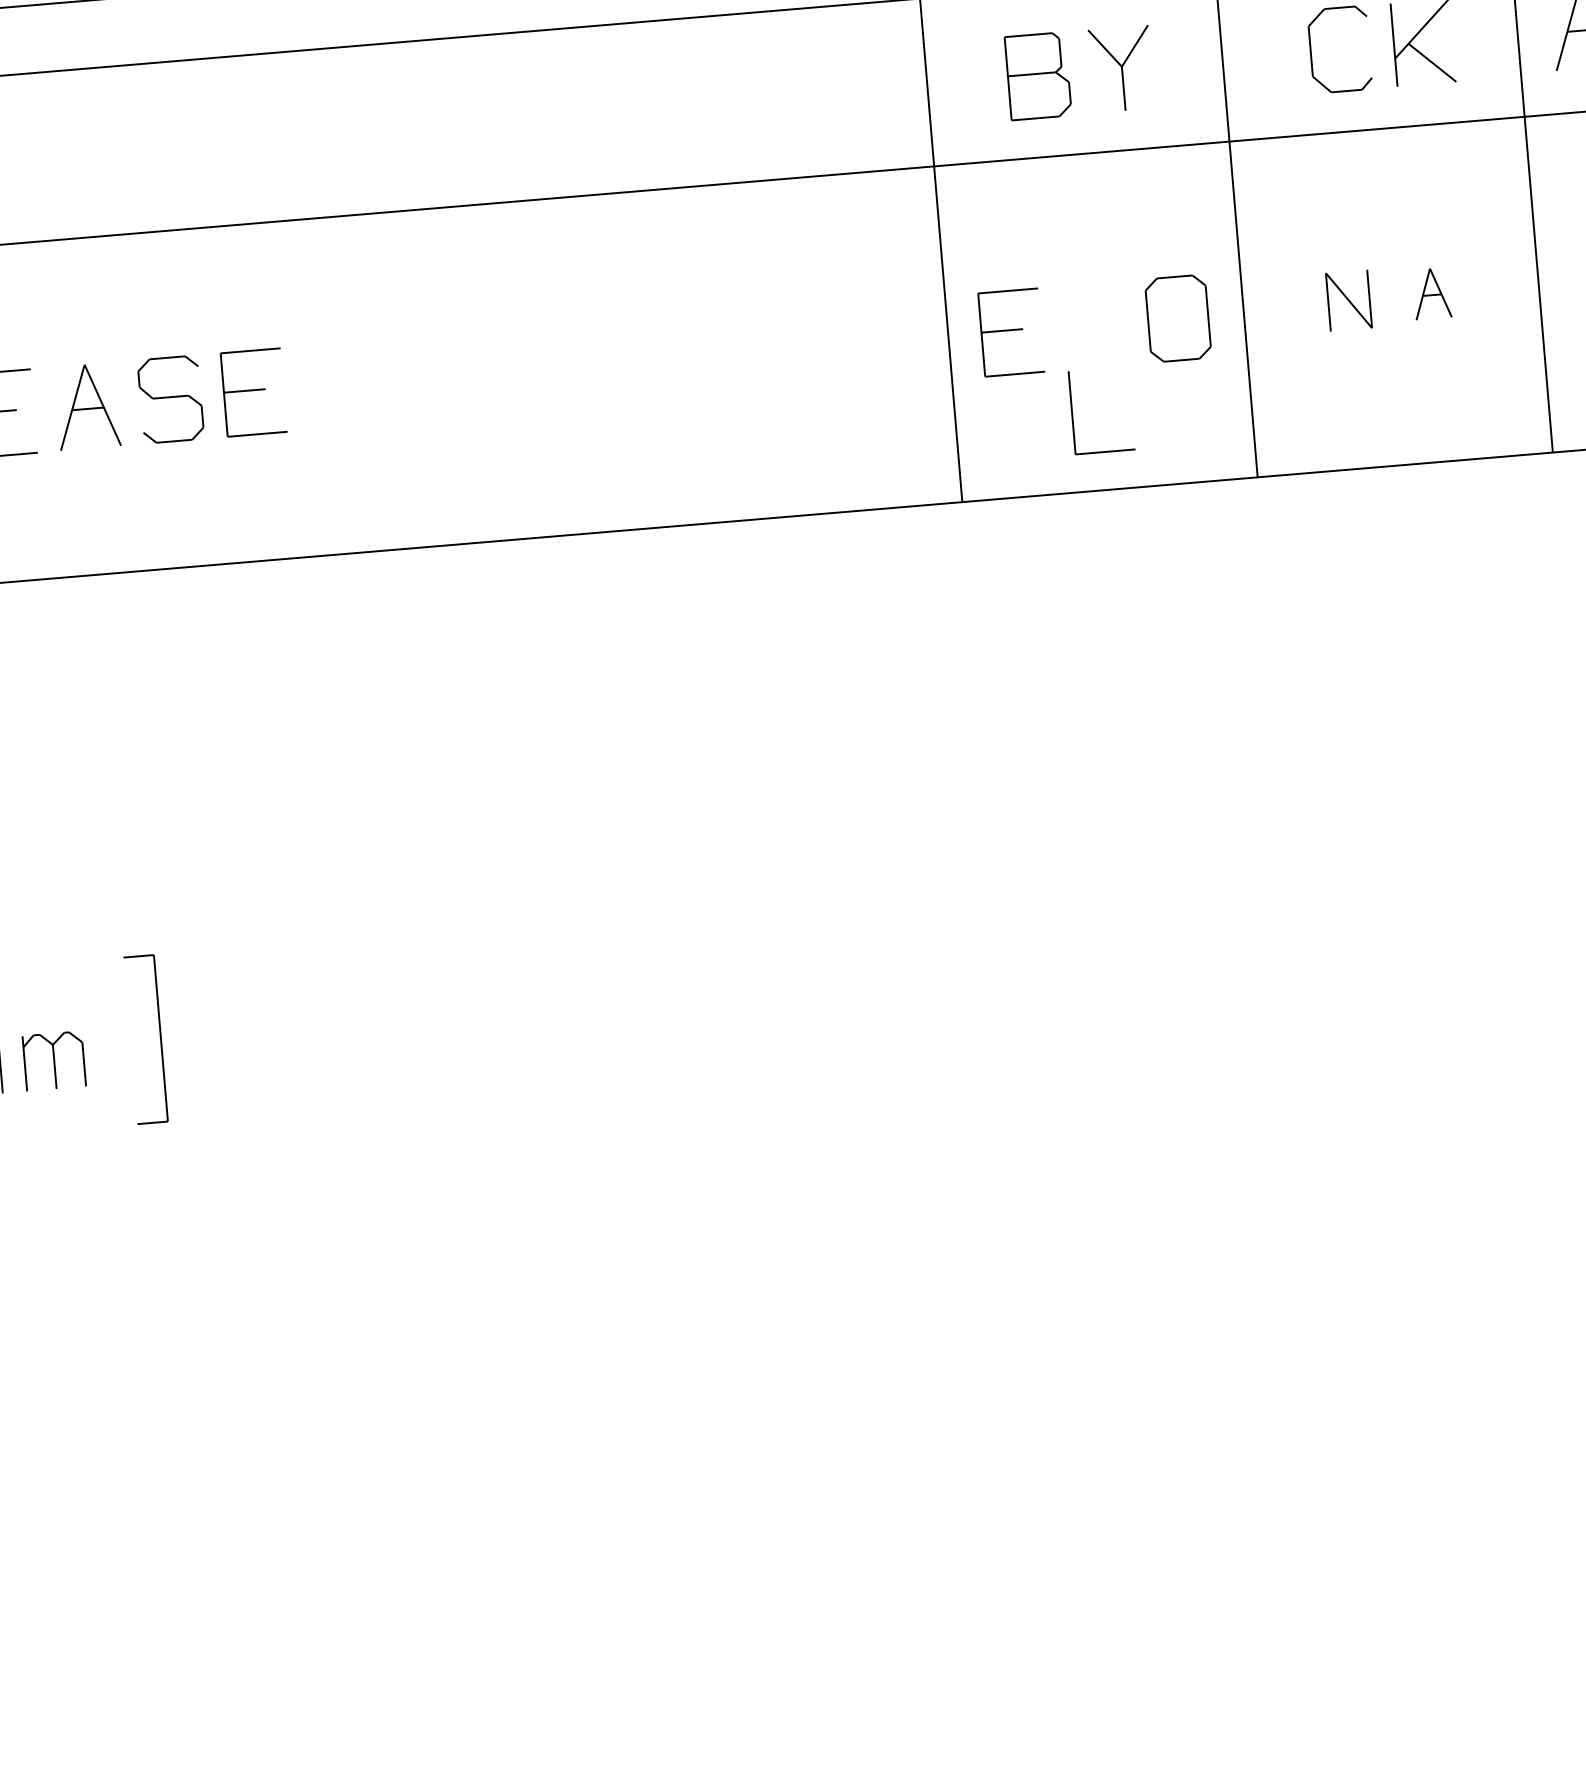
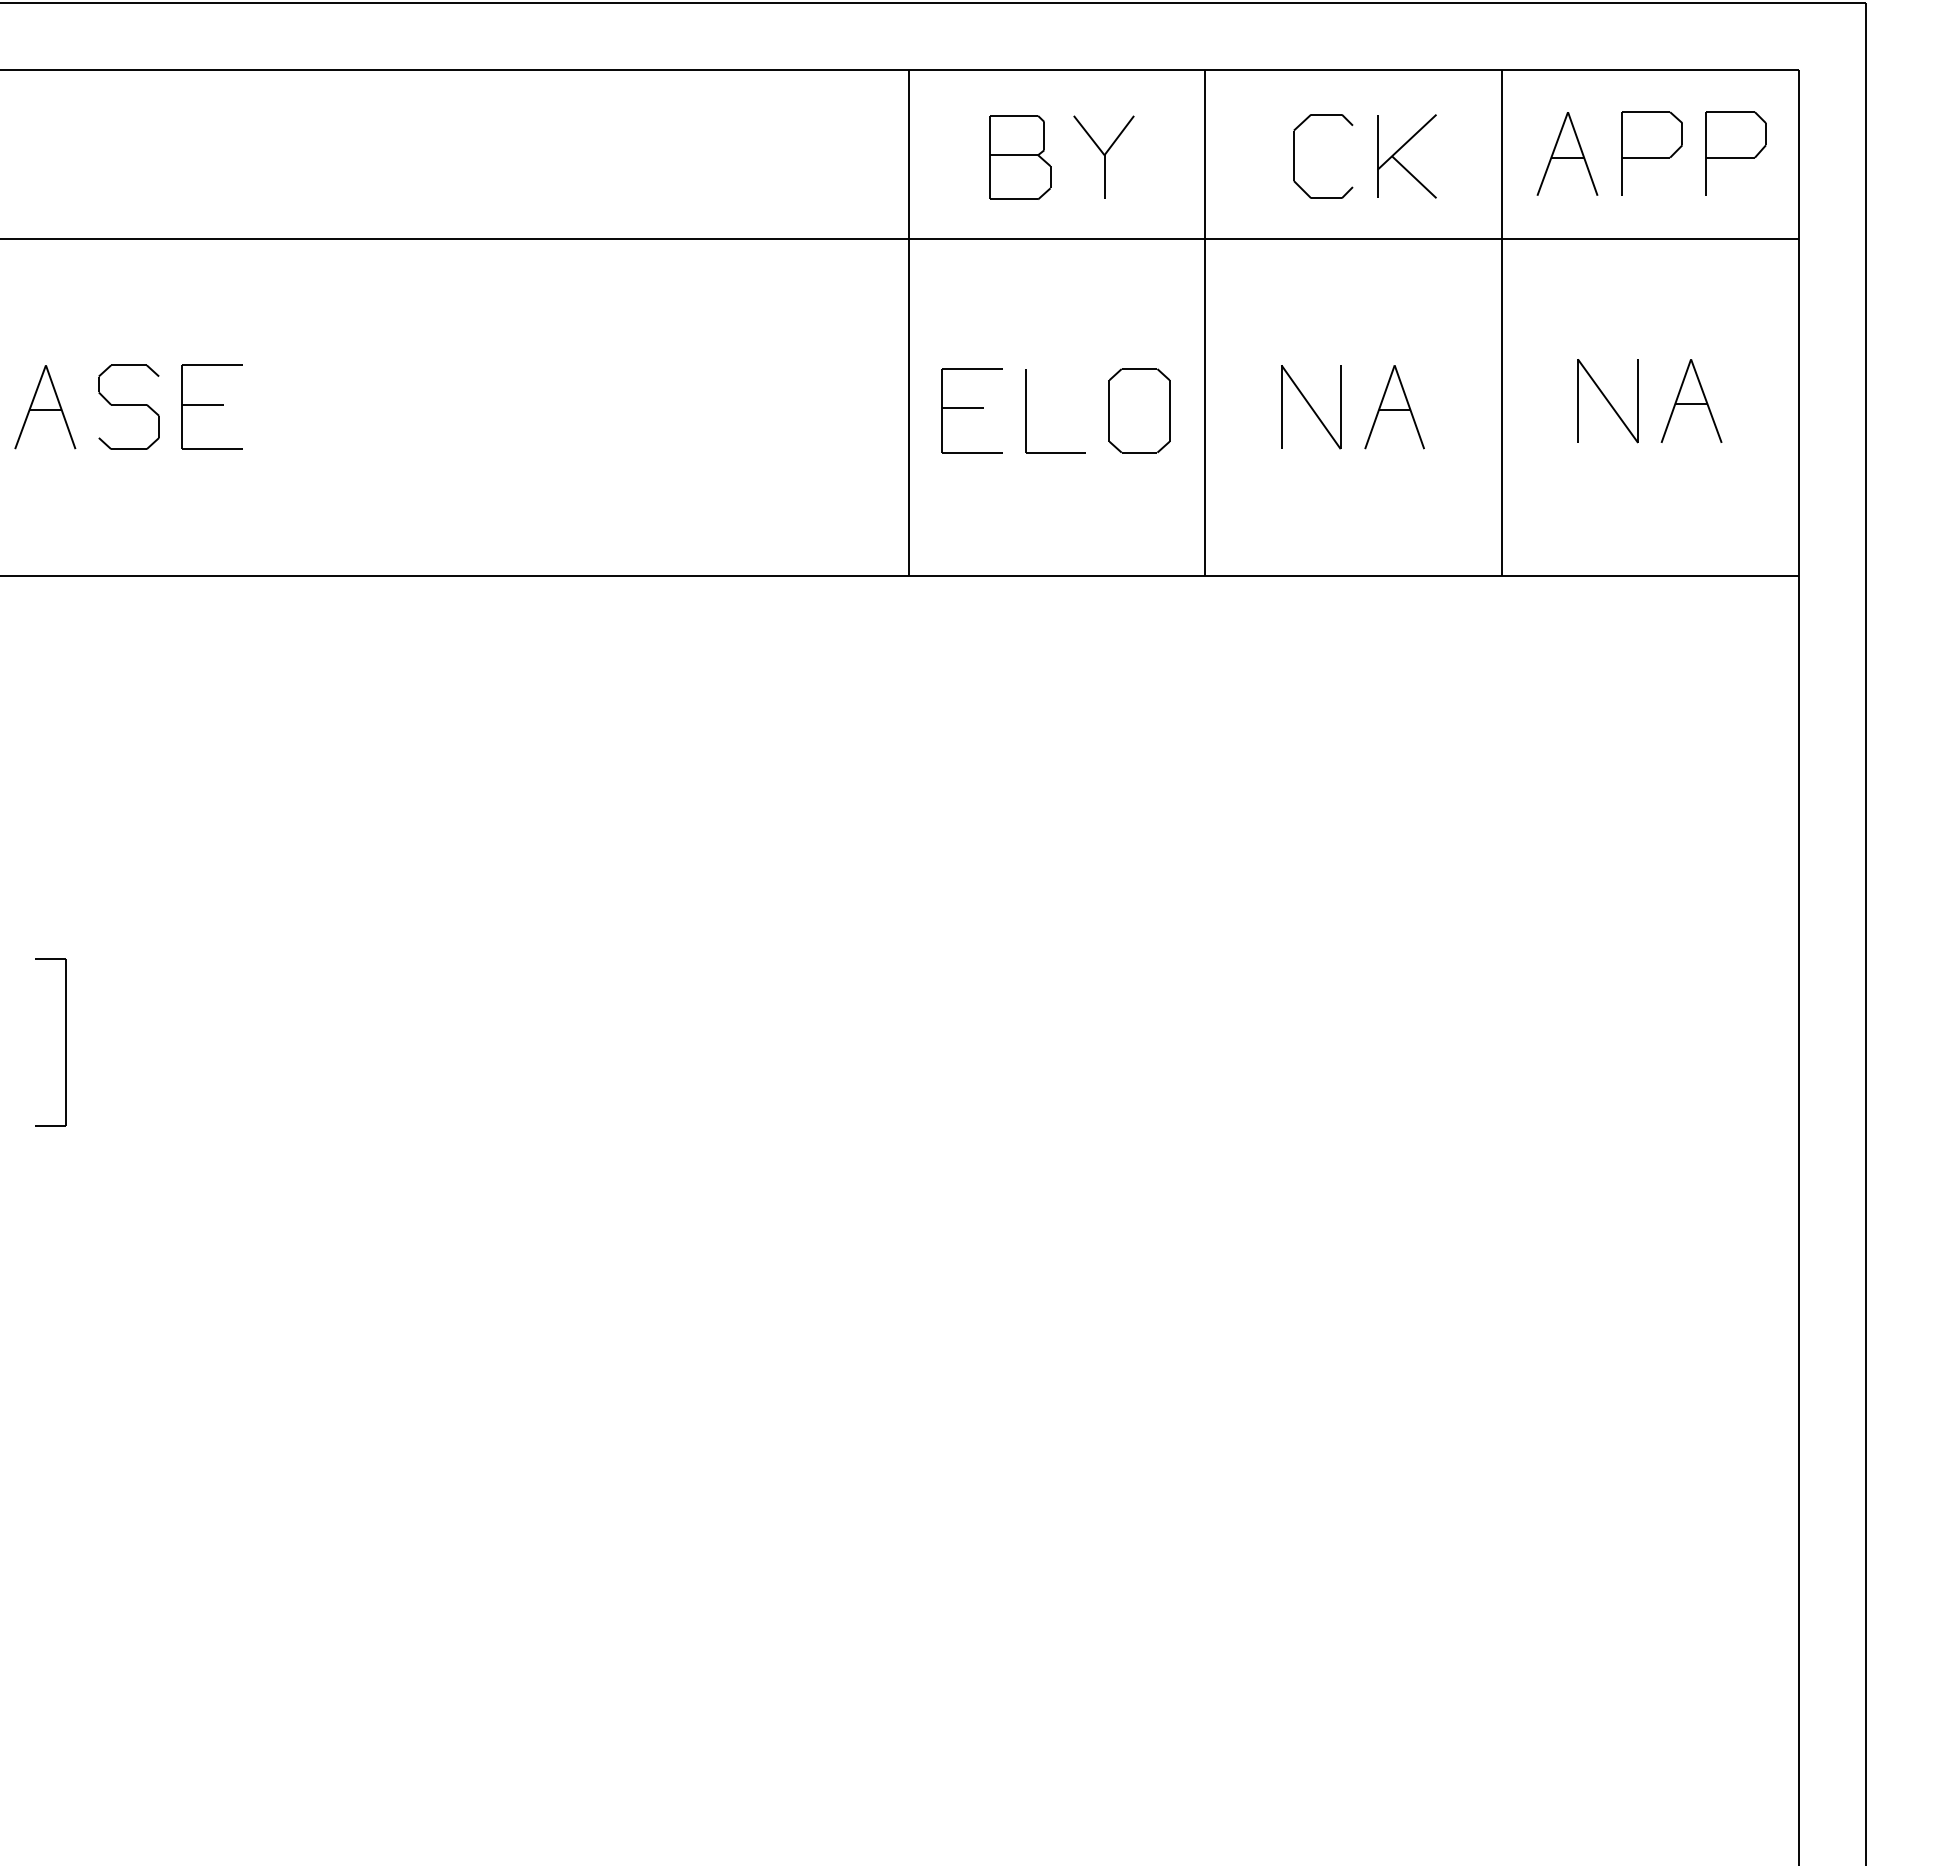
part: (1431, 293) -> (1394, 407), size x1.67
part: (1349, 300) -> (1311, 407), size x1.43
part: (1072, 413) -> (1026, 411), moved

